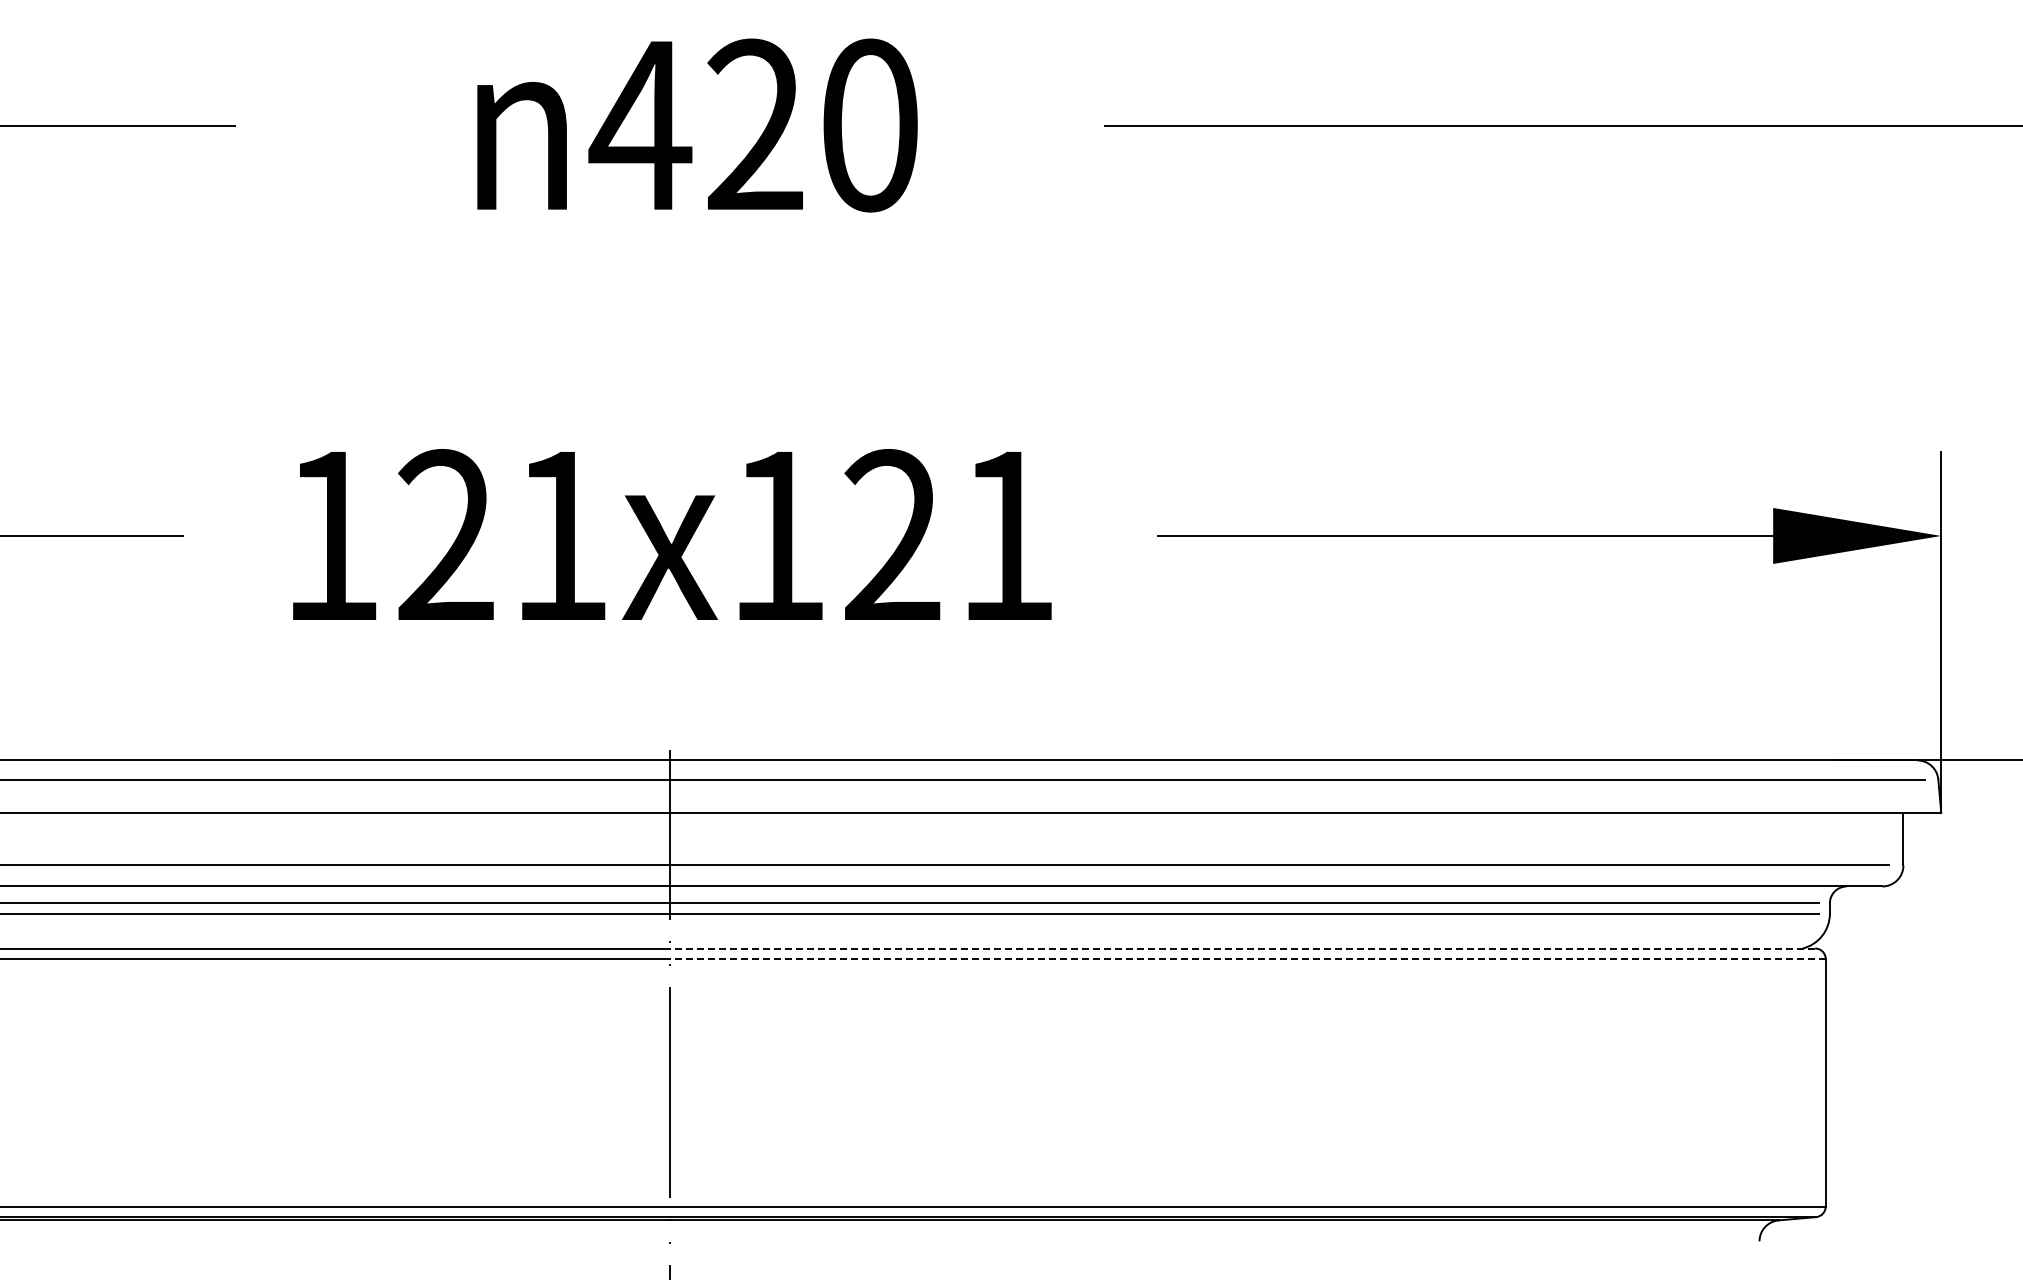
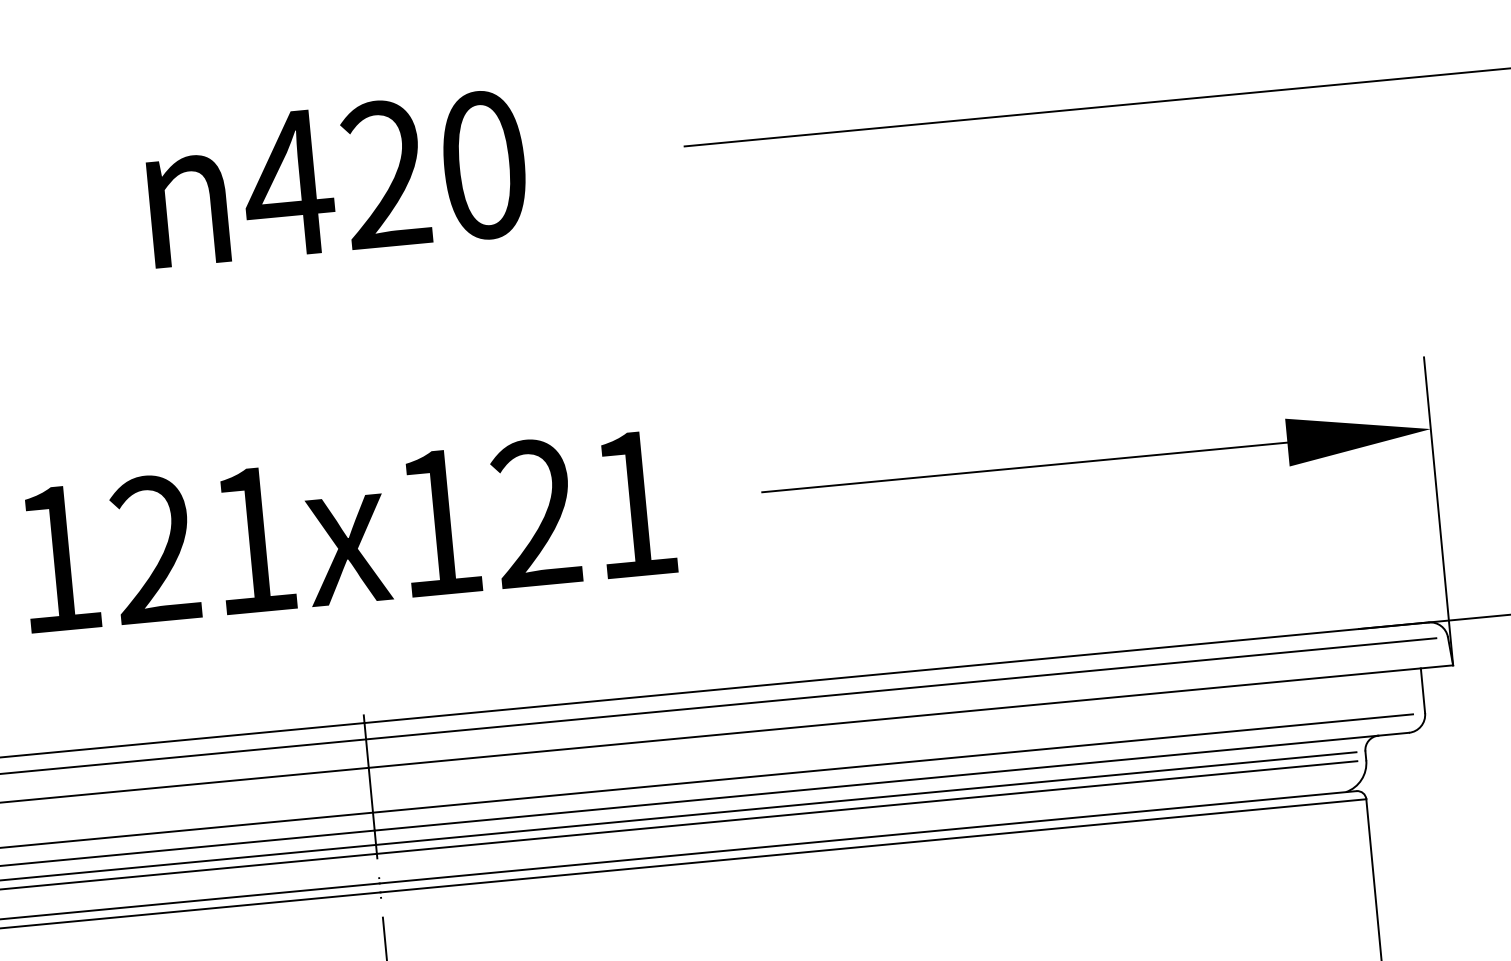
line: (1242, 948) -> (868, 837), dashed -> solid
line: (1247, 959) -> (873, 846), dashed -> solid

